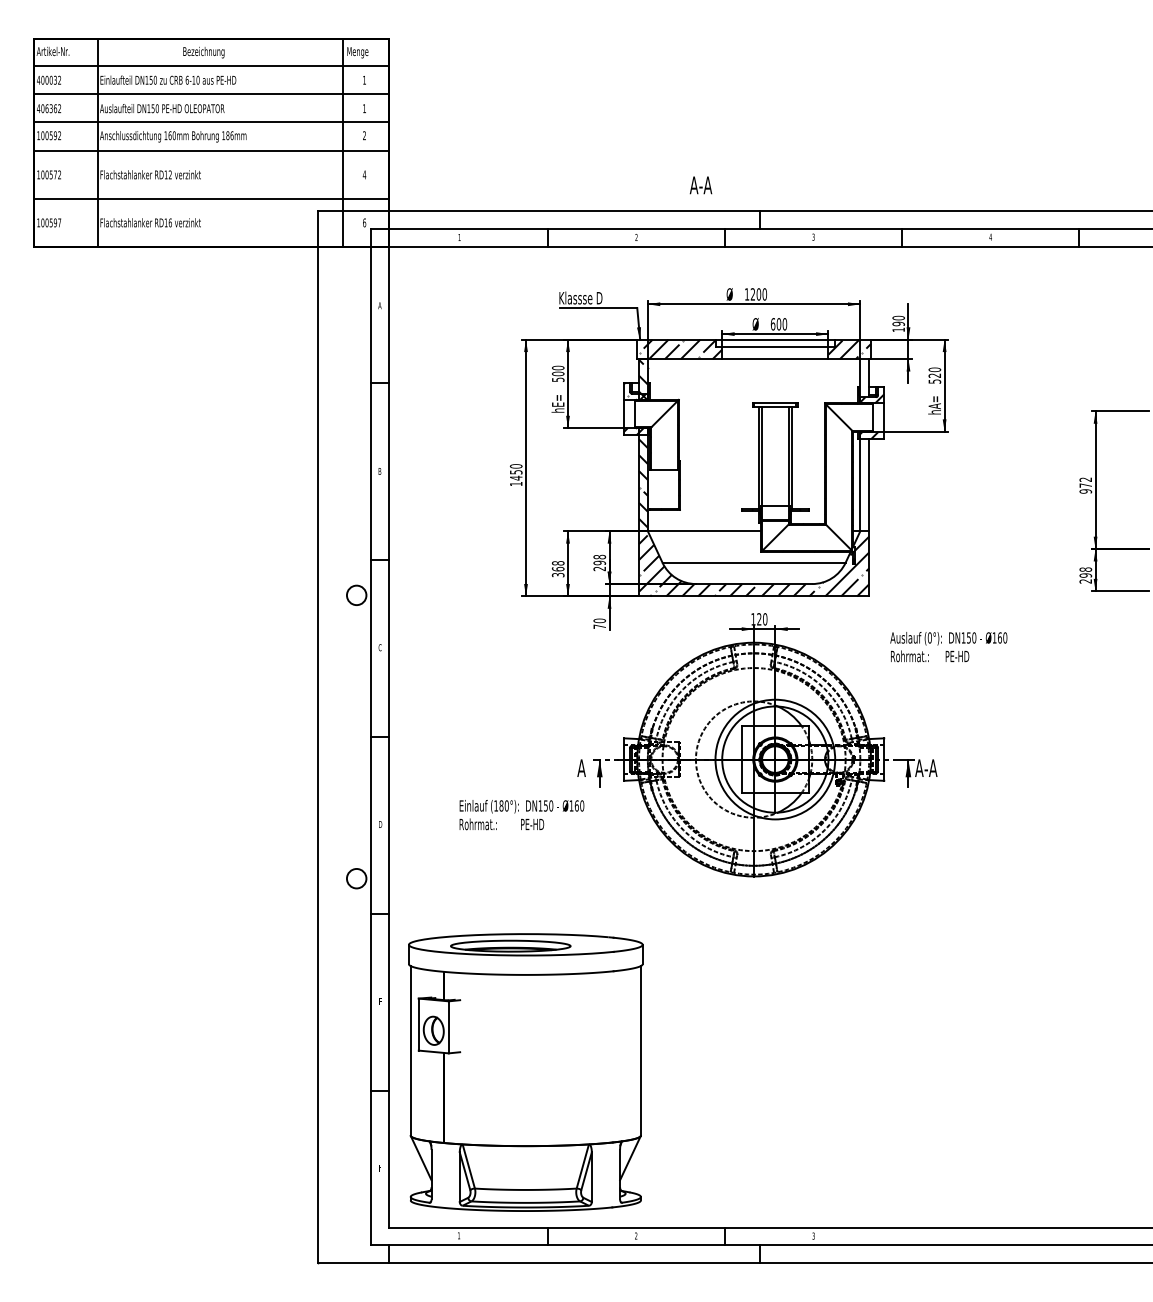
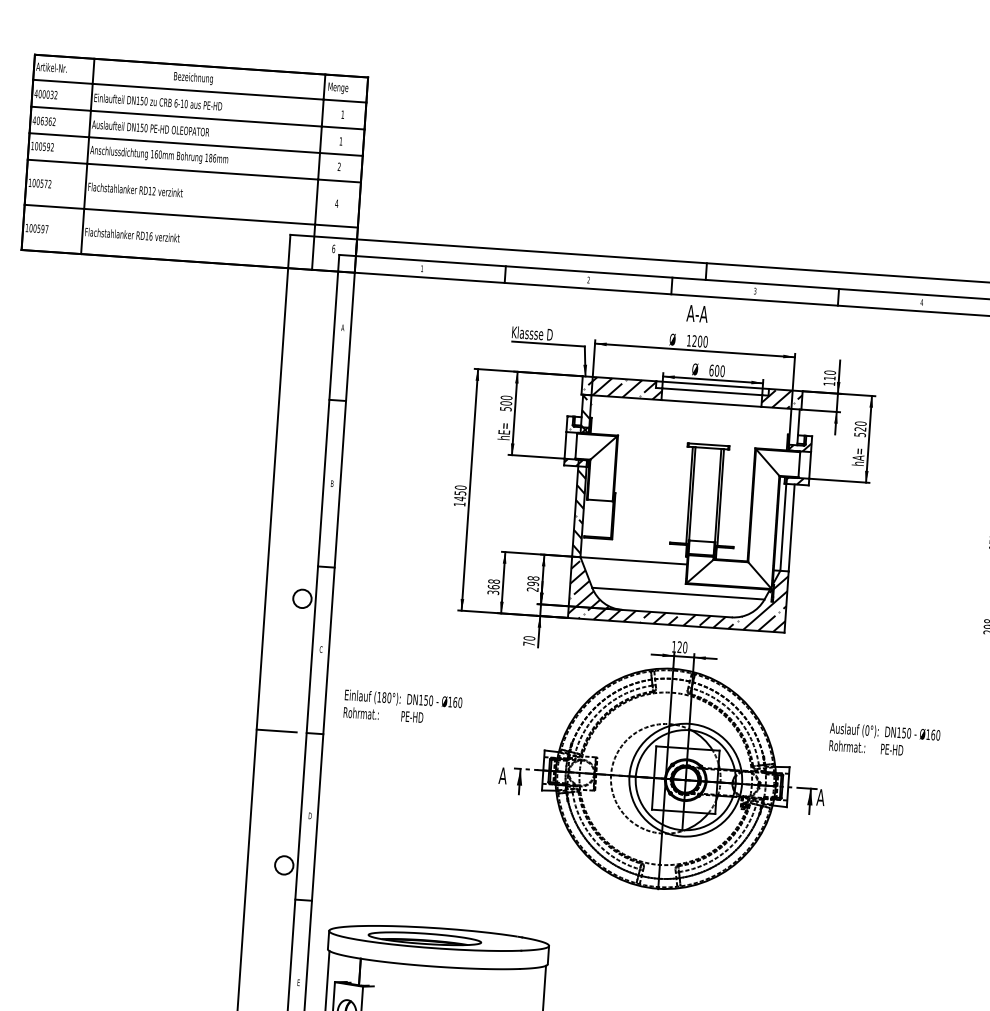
text: (700, 185) -> (696, 313), moved
text: (898, 323) -> (829, 377), 190 -> 110
text: (948, 647) -> (884, 740), moved
line: (338, 737) -> (276, 731), added
text: (930, 767) -> (831, 797), A-A -> A
text: (521, 815) -> (402, 707), moved

